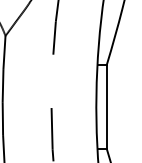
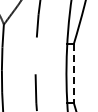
line: (106, 108) -> (73, 74), solid -> dashed

